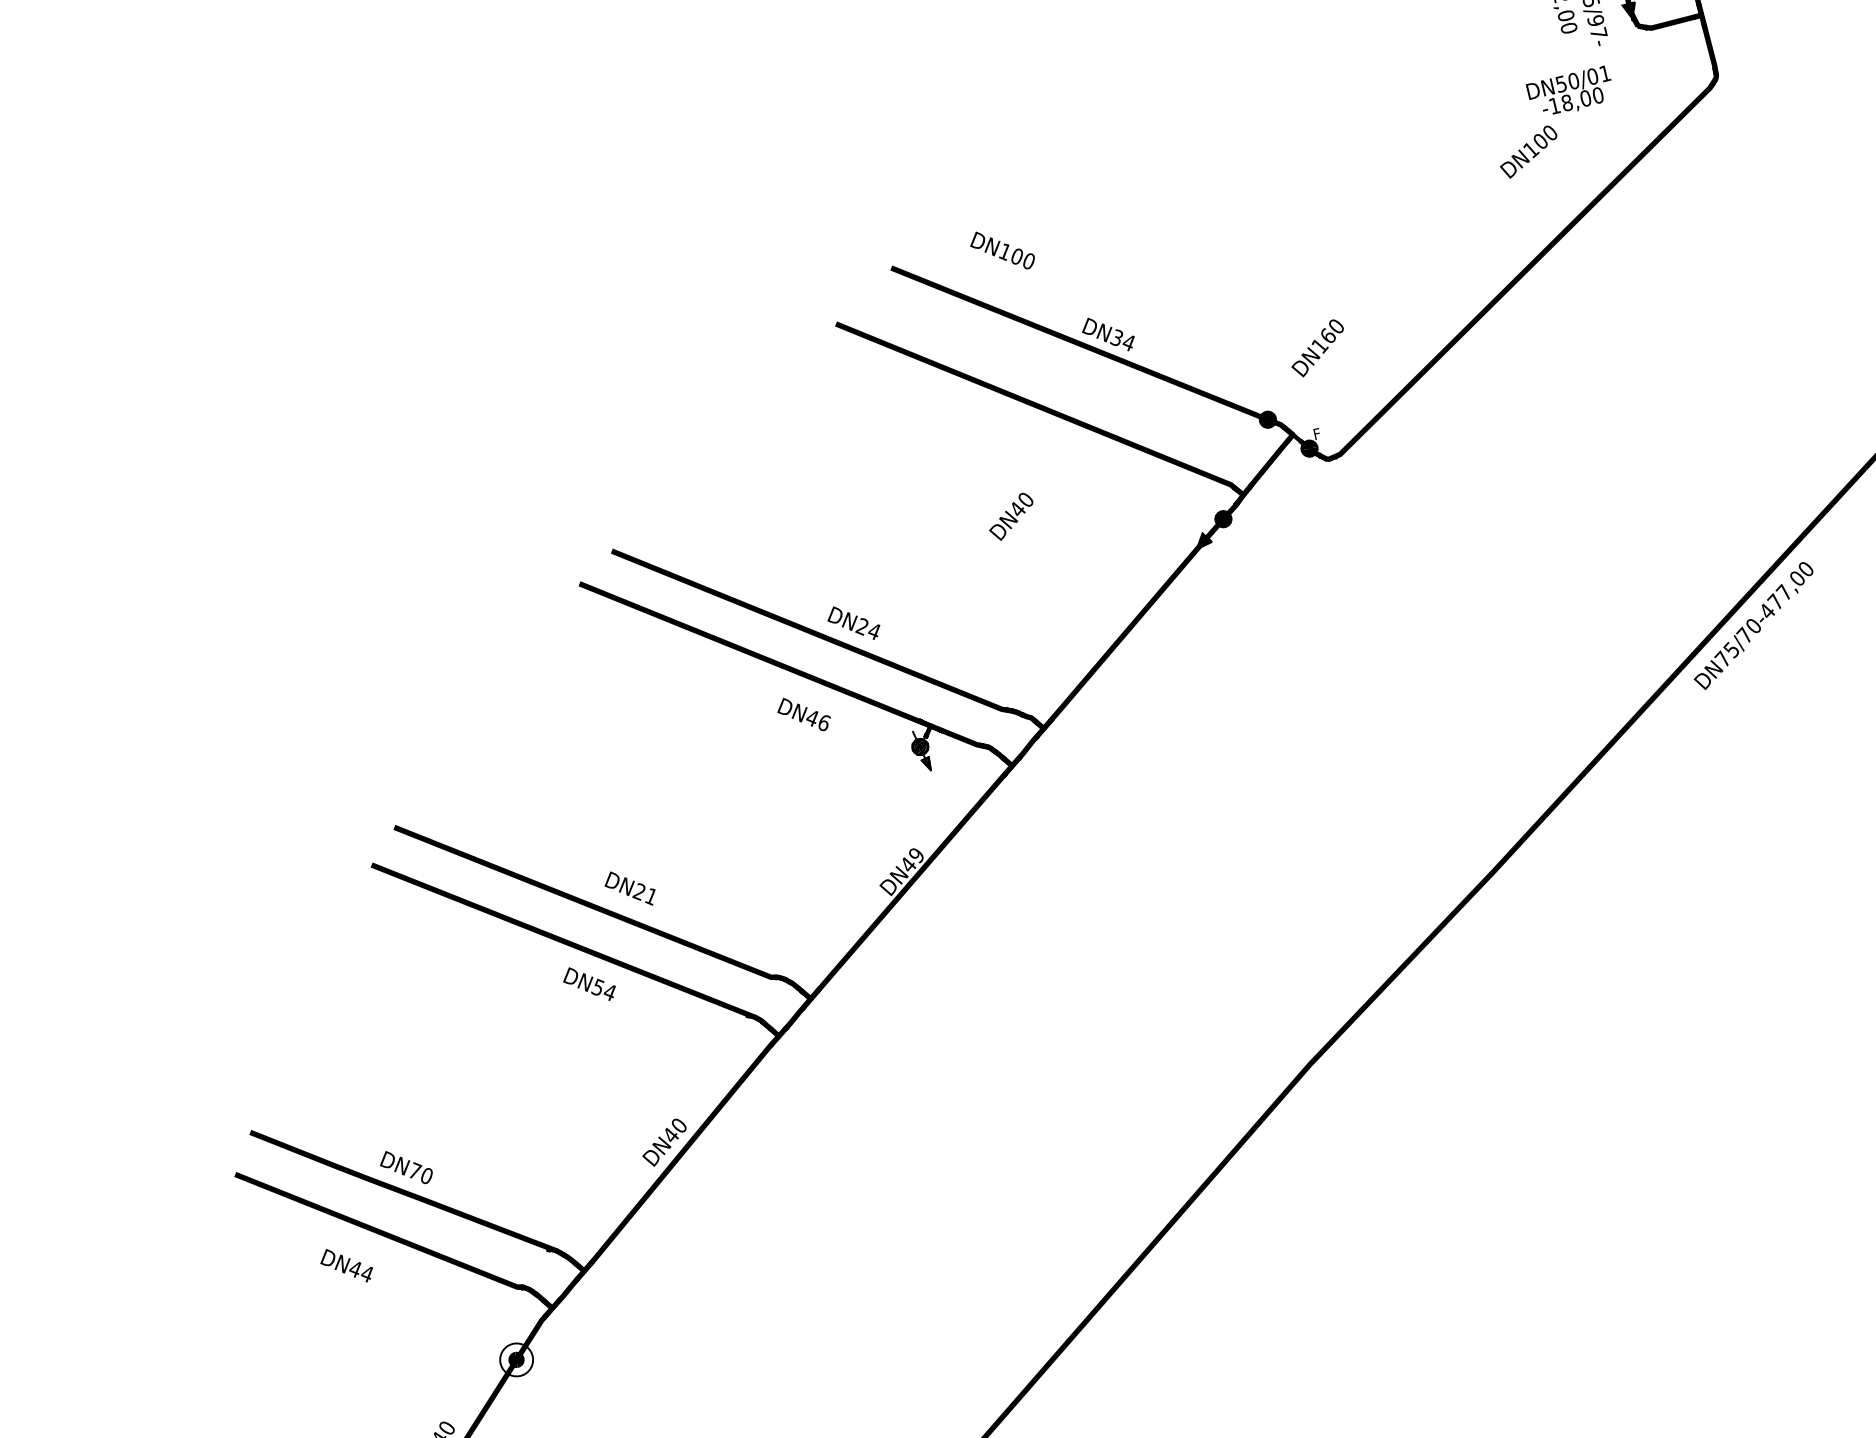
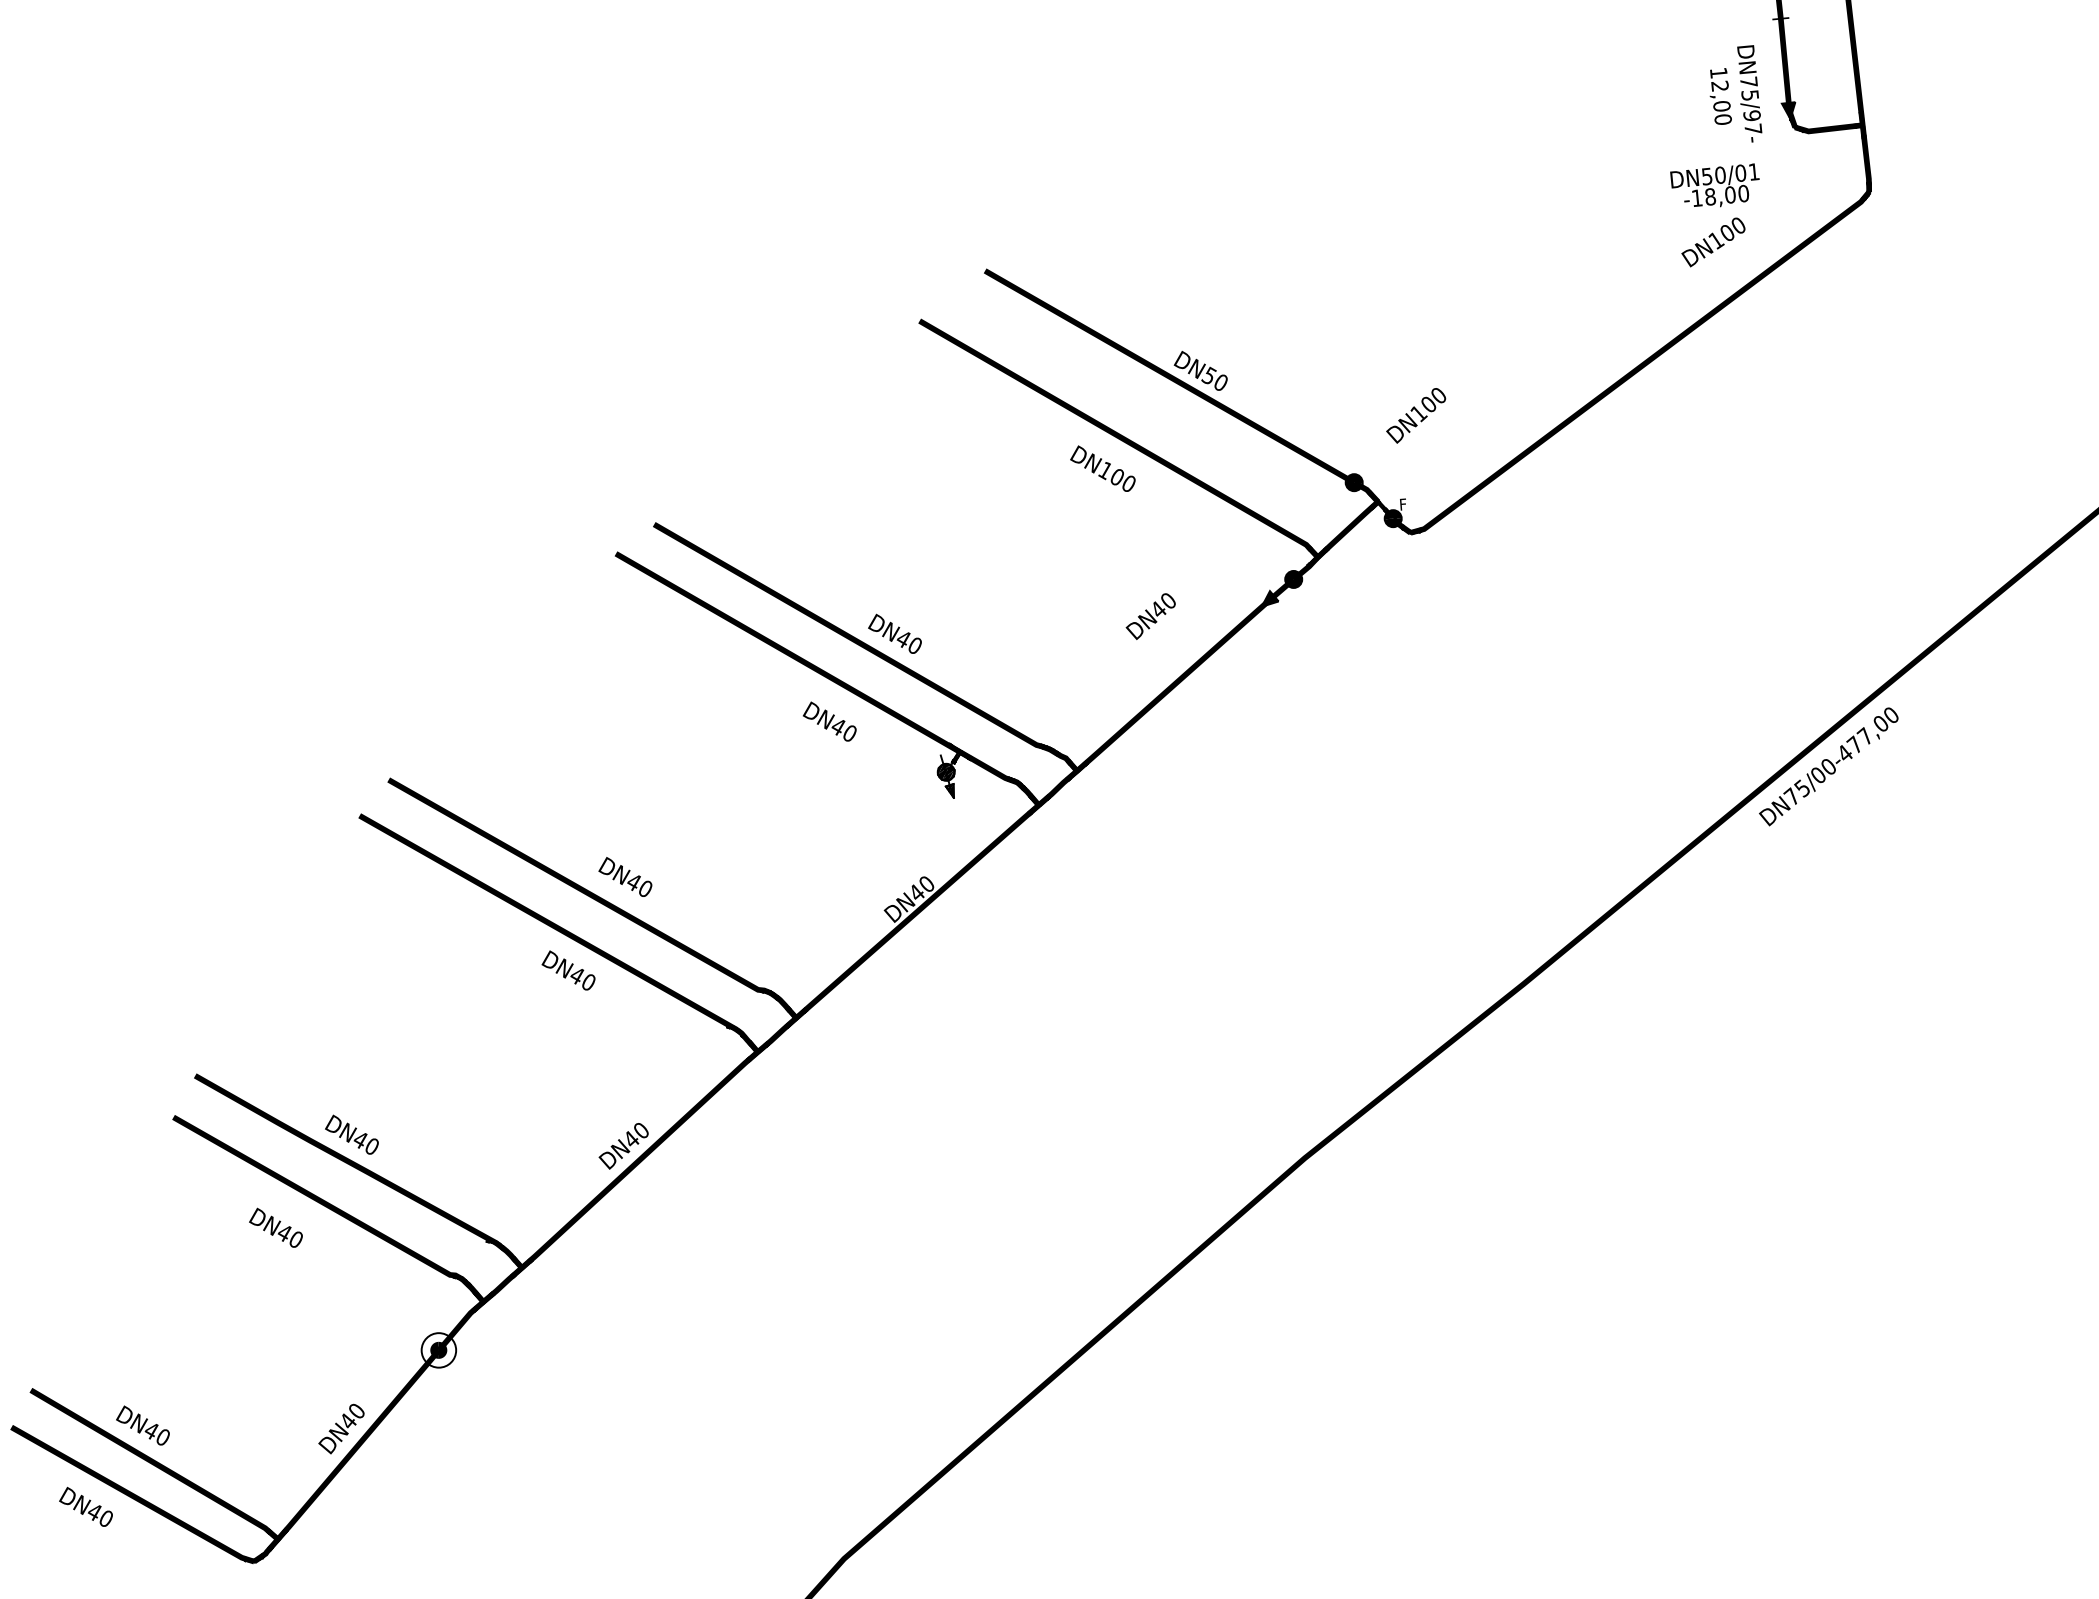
text: (1528, 152) -> (1713, 242), moved
text: (1001, 250) -> (1102, 468), moved
text: (1327, 335) -> (1428, 403), DN160 -> DN100
text: (1124, 339) -> (1216, 378), DN34 -> DN50
text: (1010, 516) -> (1150, 616), moved
text: (867, 629) -> (908, 642), DN24 -> DN40
text: (1744, 634) -> (1817, 774), DN75/70-477,00 -> DN75/00-477,00
text: (824, 722) -> (850, 733), DN46 -> DN40
text: (916, 855) -> (926, 884), DN49 -> DN40
text: (644, 894) -> (638, 885), DN21 -> DN40
text: (603, 989) -> (582, 978), DN54 -> DN40
text: (414, 1170) -> (360, 1139), DN70 -> DN40
text: (367, 1273) -> (296, 1239), DN44 -> DN40

